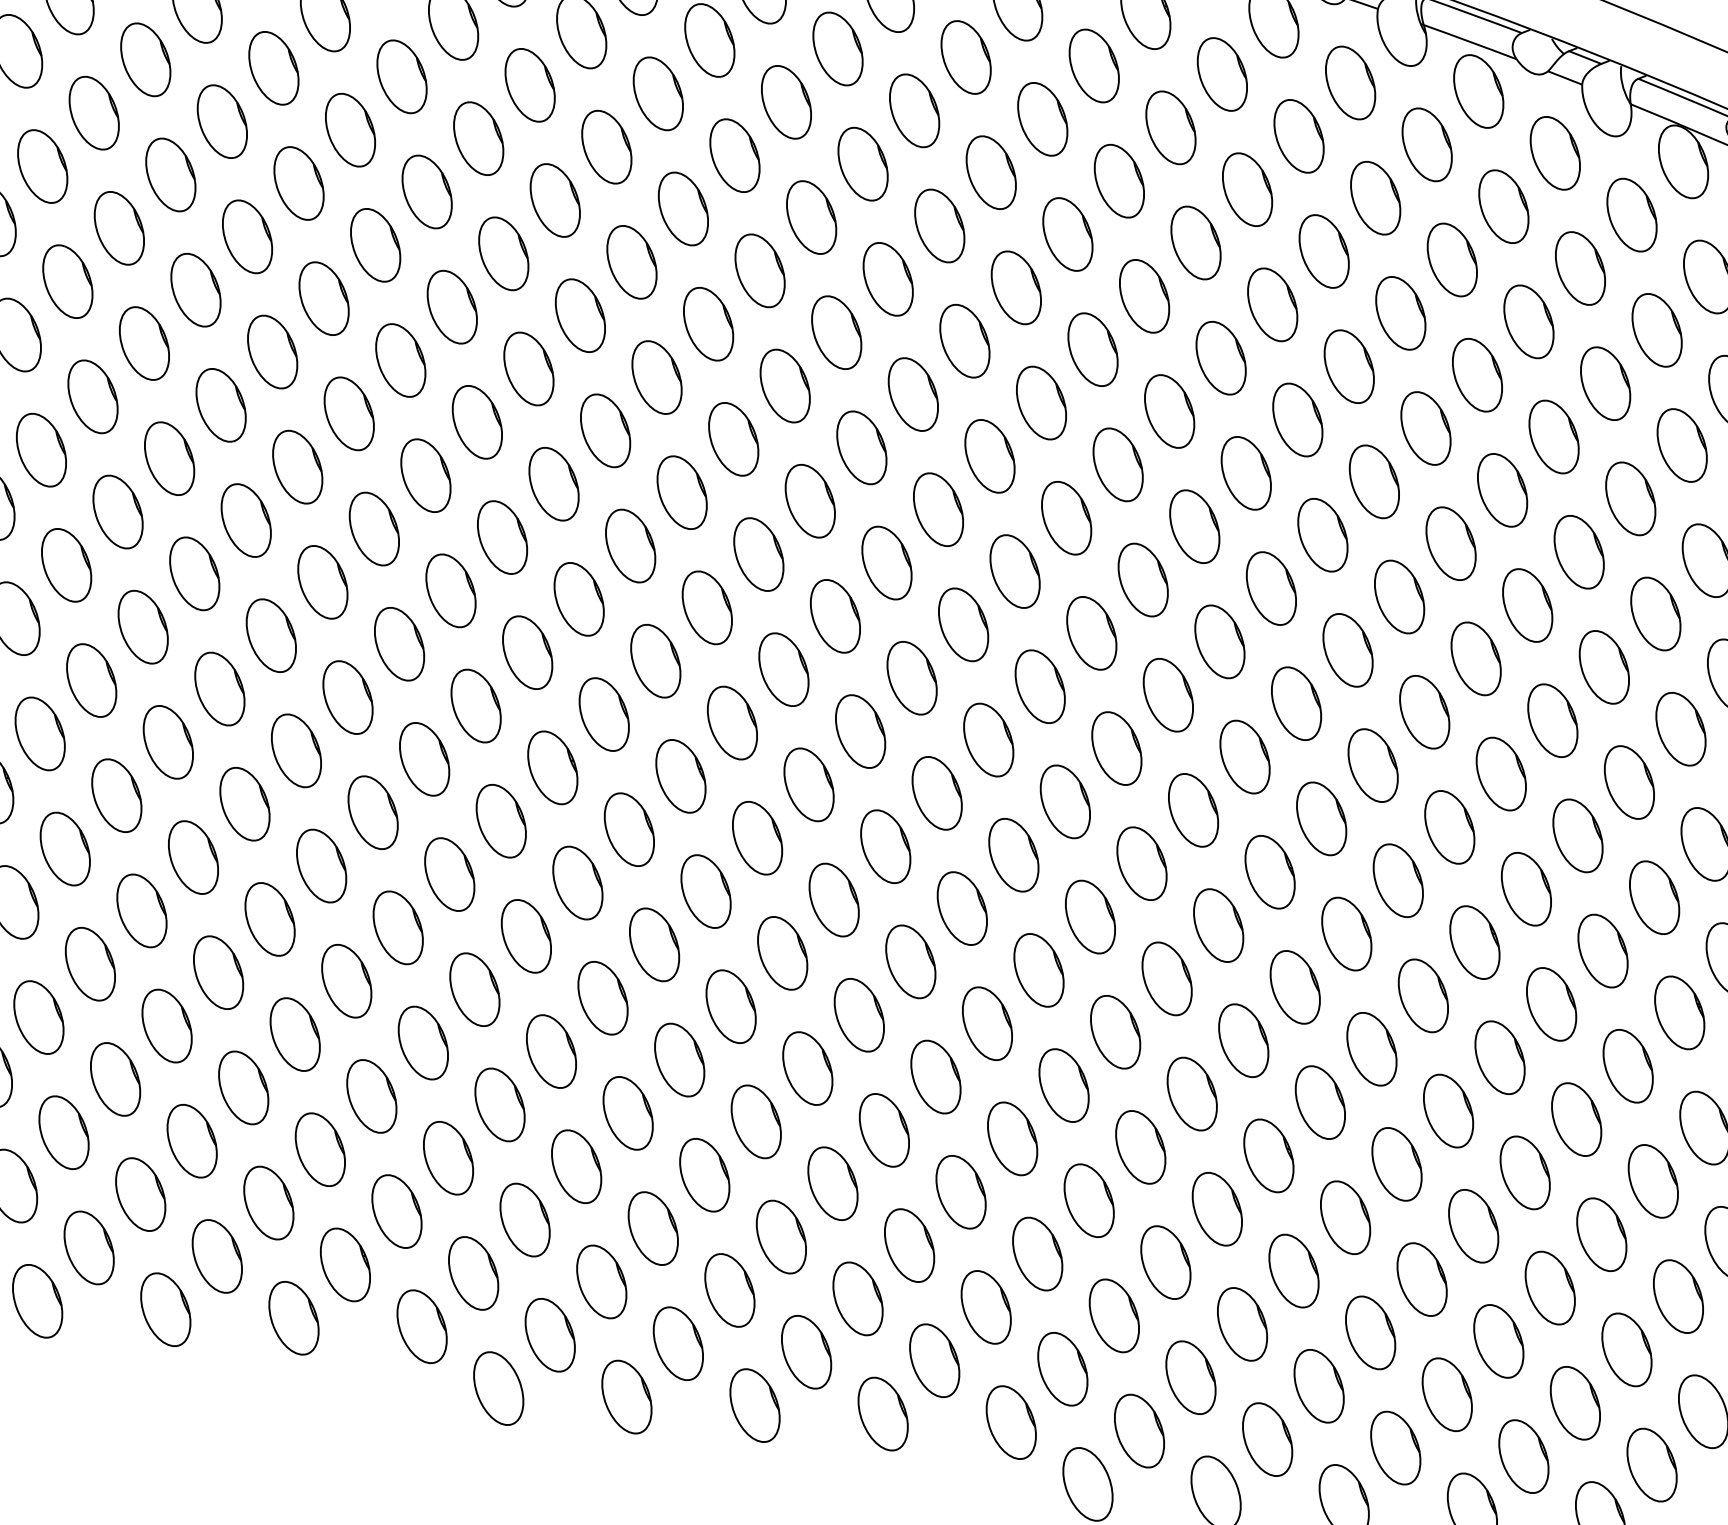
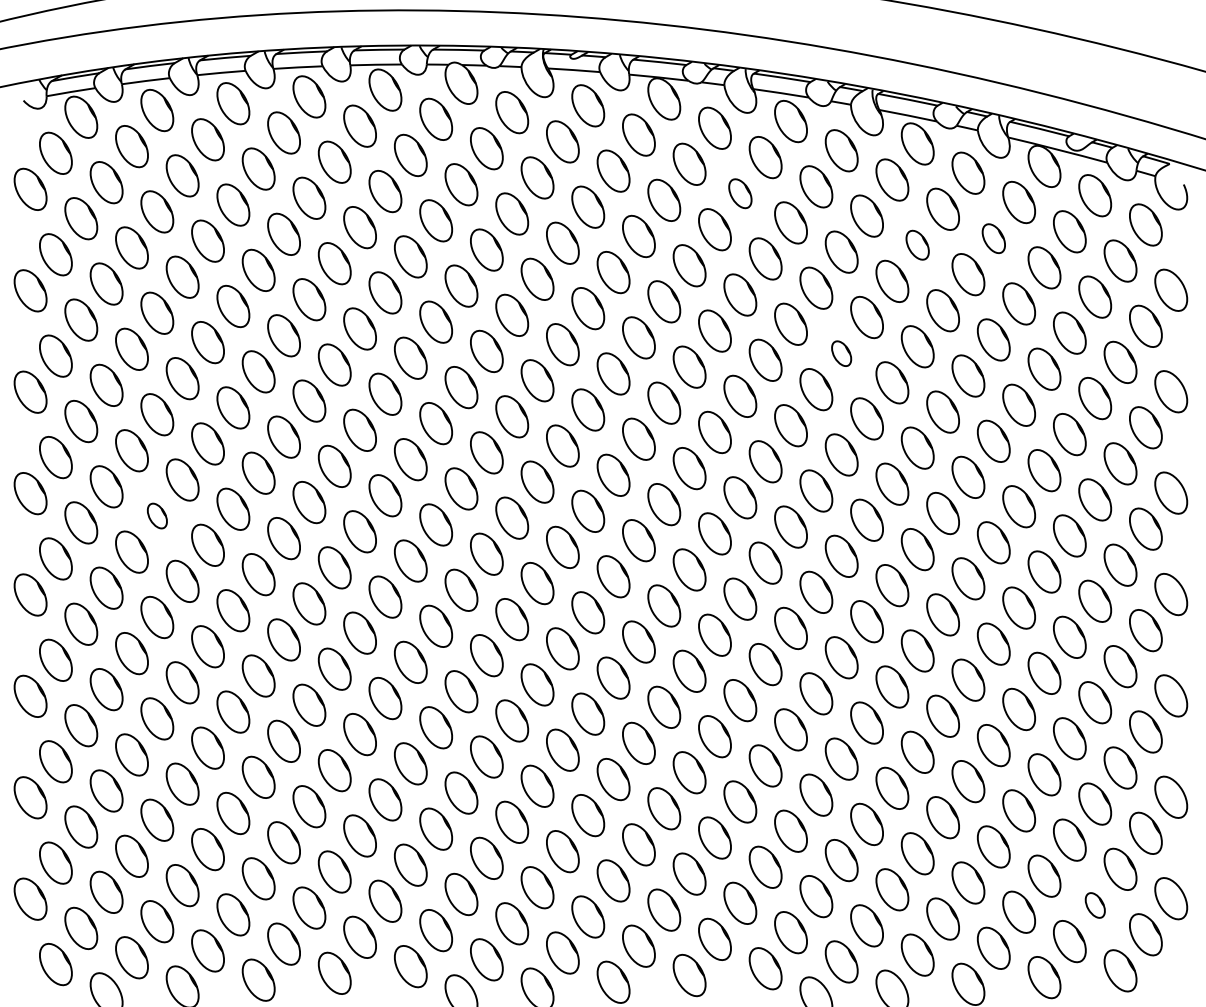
part: (1171, 127) -> (740, 193), size x0.7
part: (1452, 258) -> (917, 244), size x0.7
part: (1580, 268) -> (993, 238), size x0.7
part: (1297, 419) -> (841, 353), size x0.6
part: (118, 511) -> (157, 515), size x0.6
part: (1575, 1403) -> (1095, 905), size x0.6

